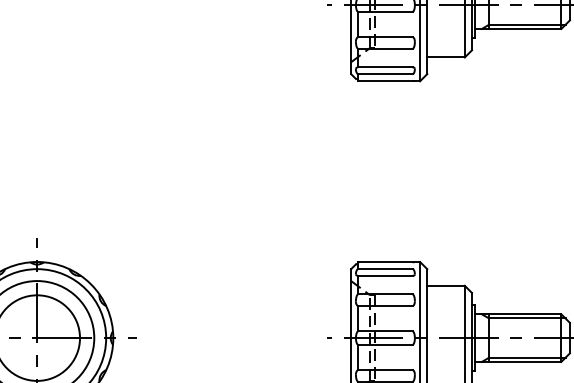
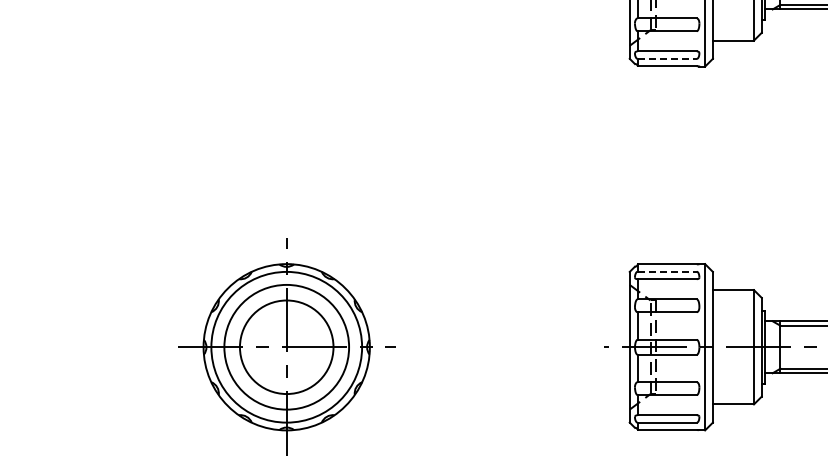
line: (385, 73) -> (667, 58), solid -> dashed
line: (385, 268) -> (667, 271), solid -> dashed

